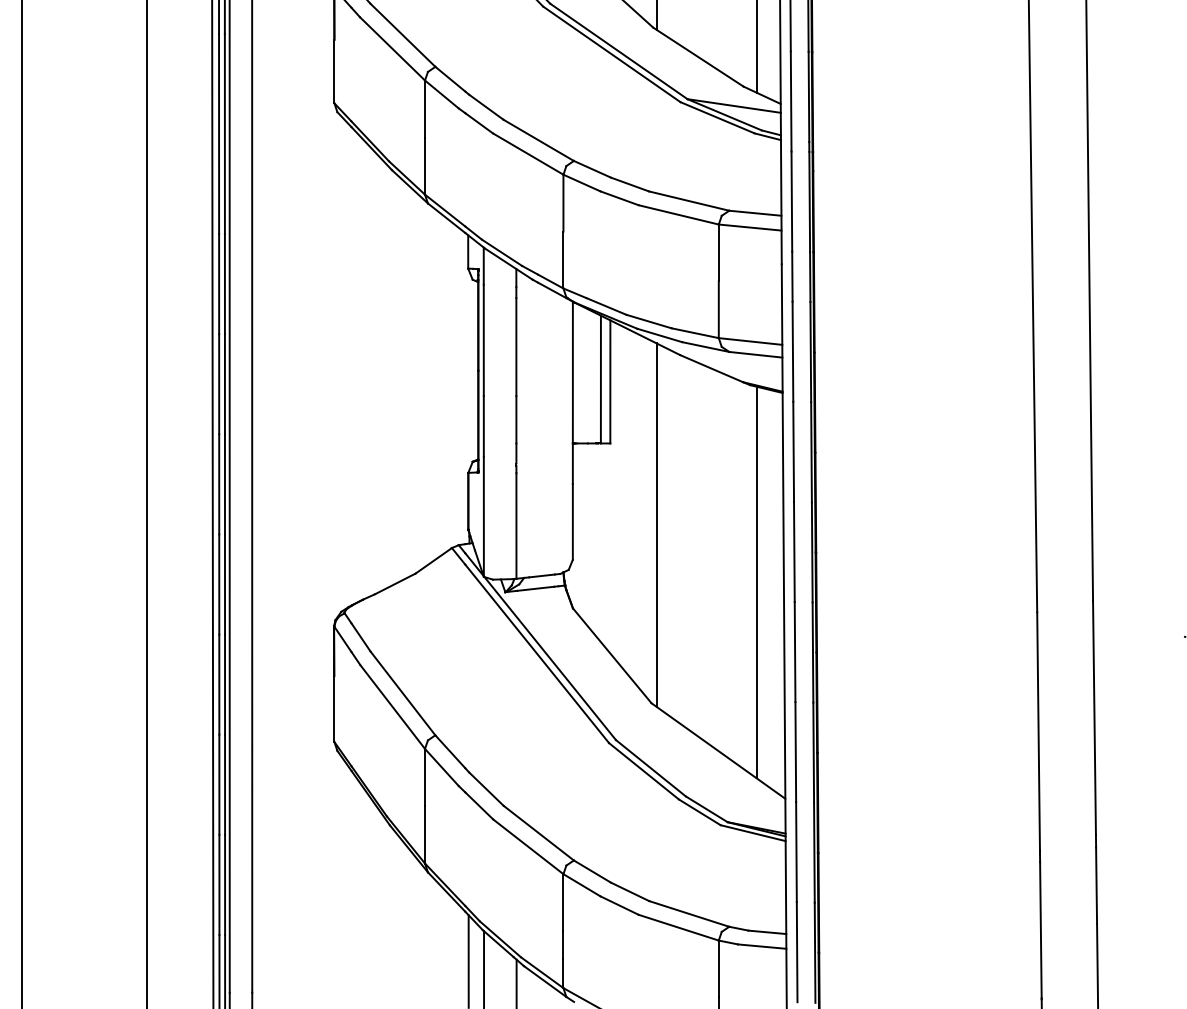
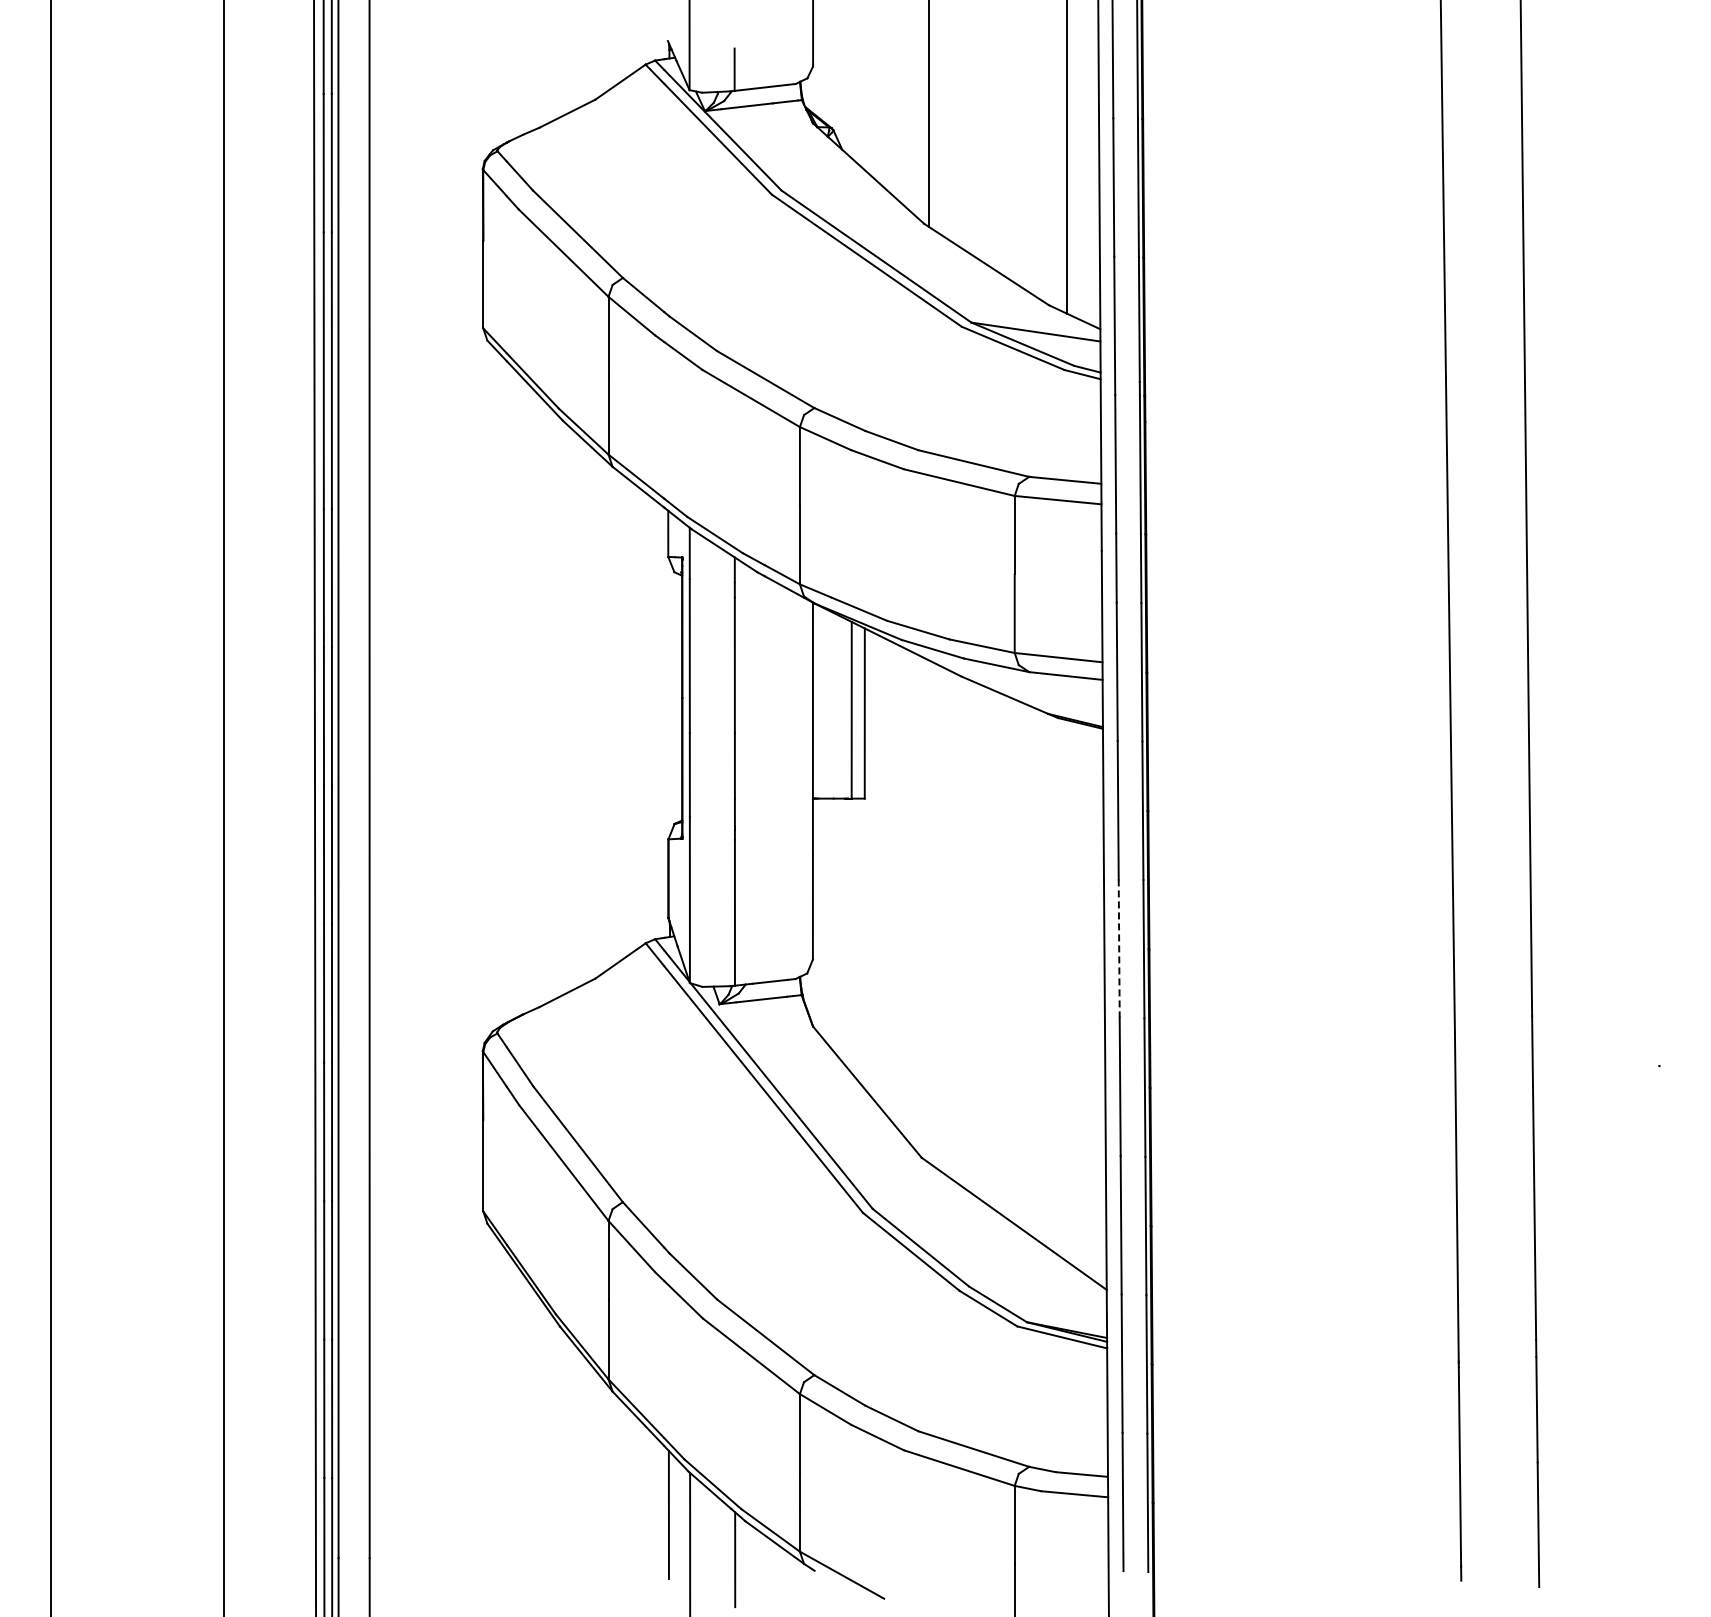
line: (656, 525) -> (928, 911), removed
line: (794, 552) -> (1119, 949), solid -> dashed
line: (756, 582) -> (1067, 990), removed

